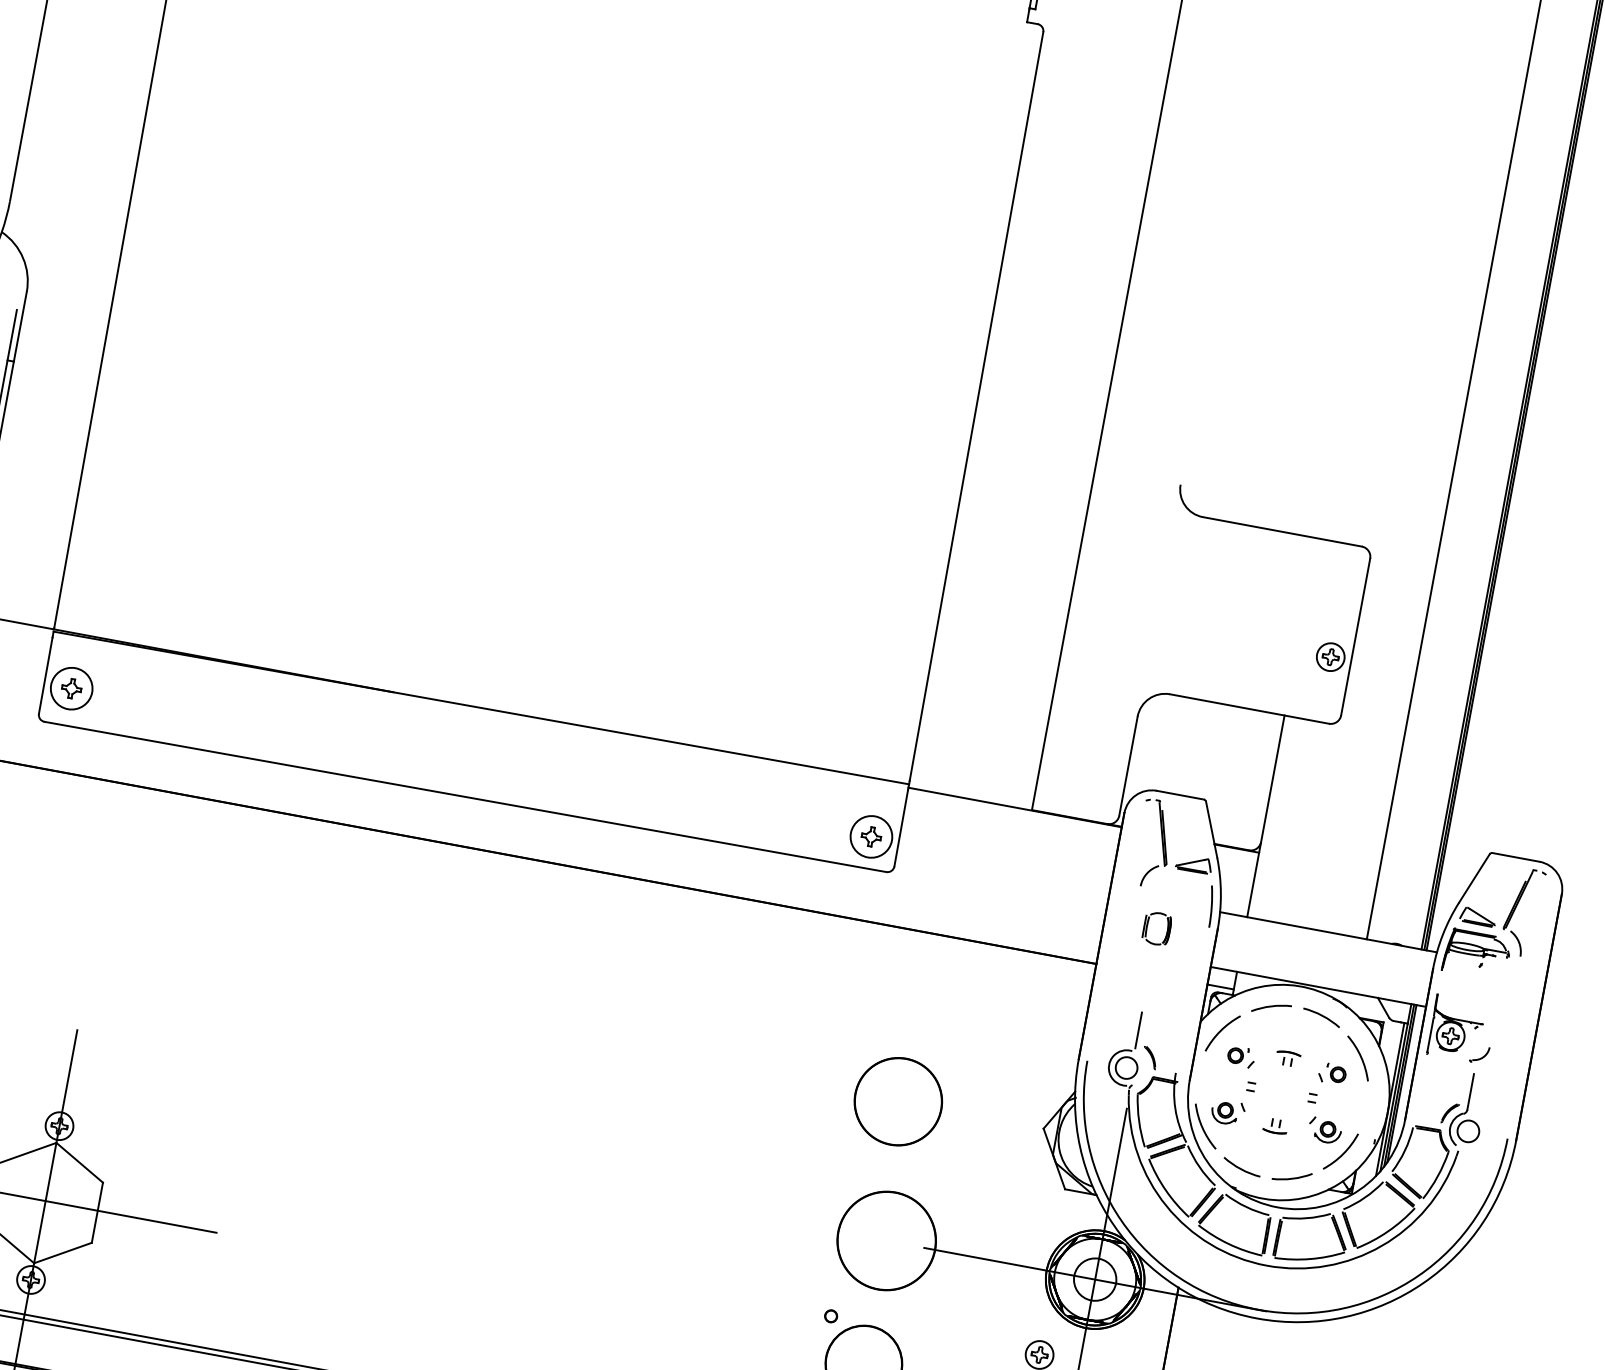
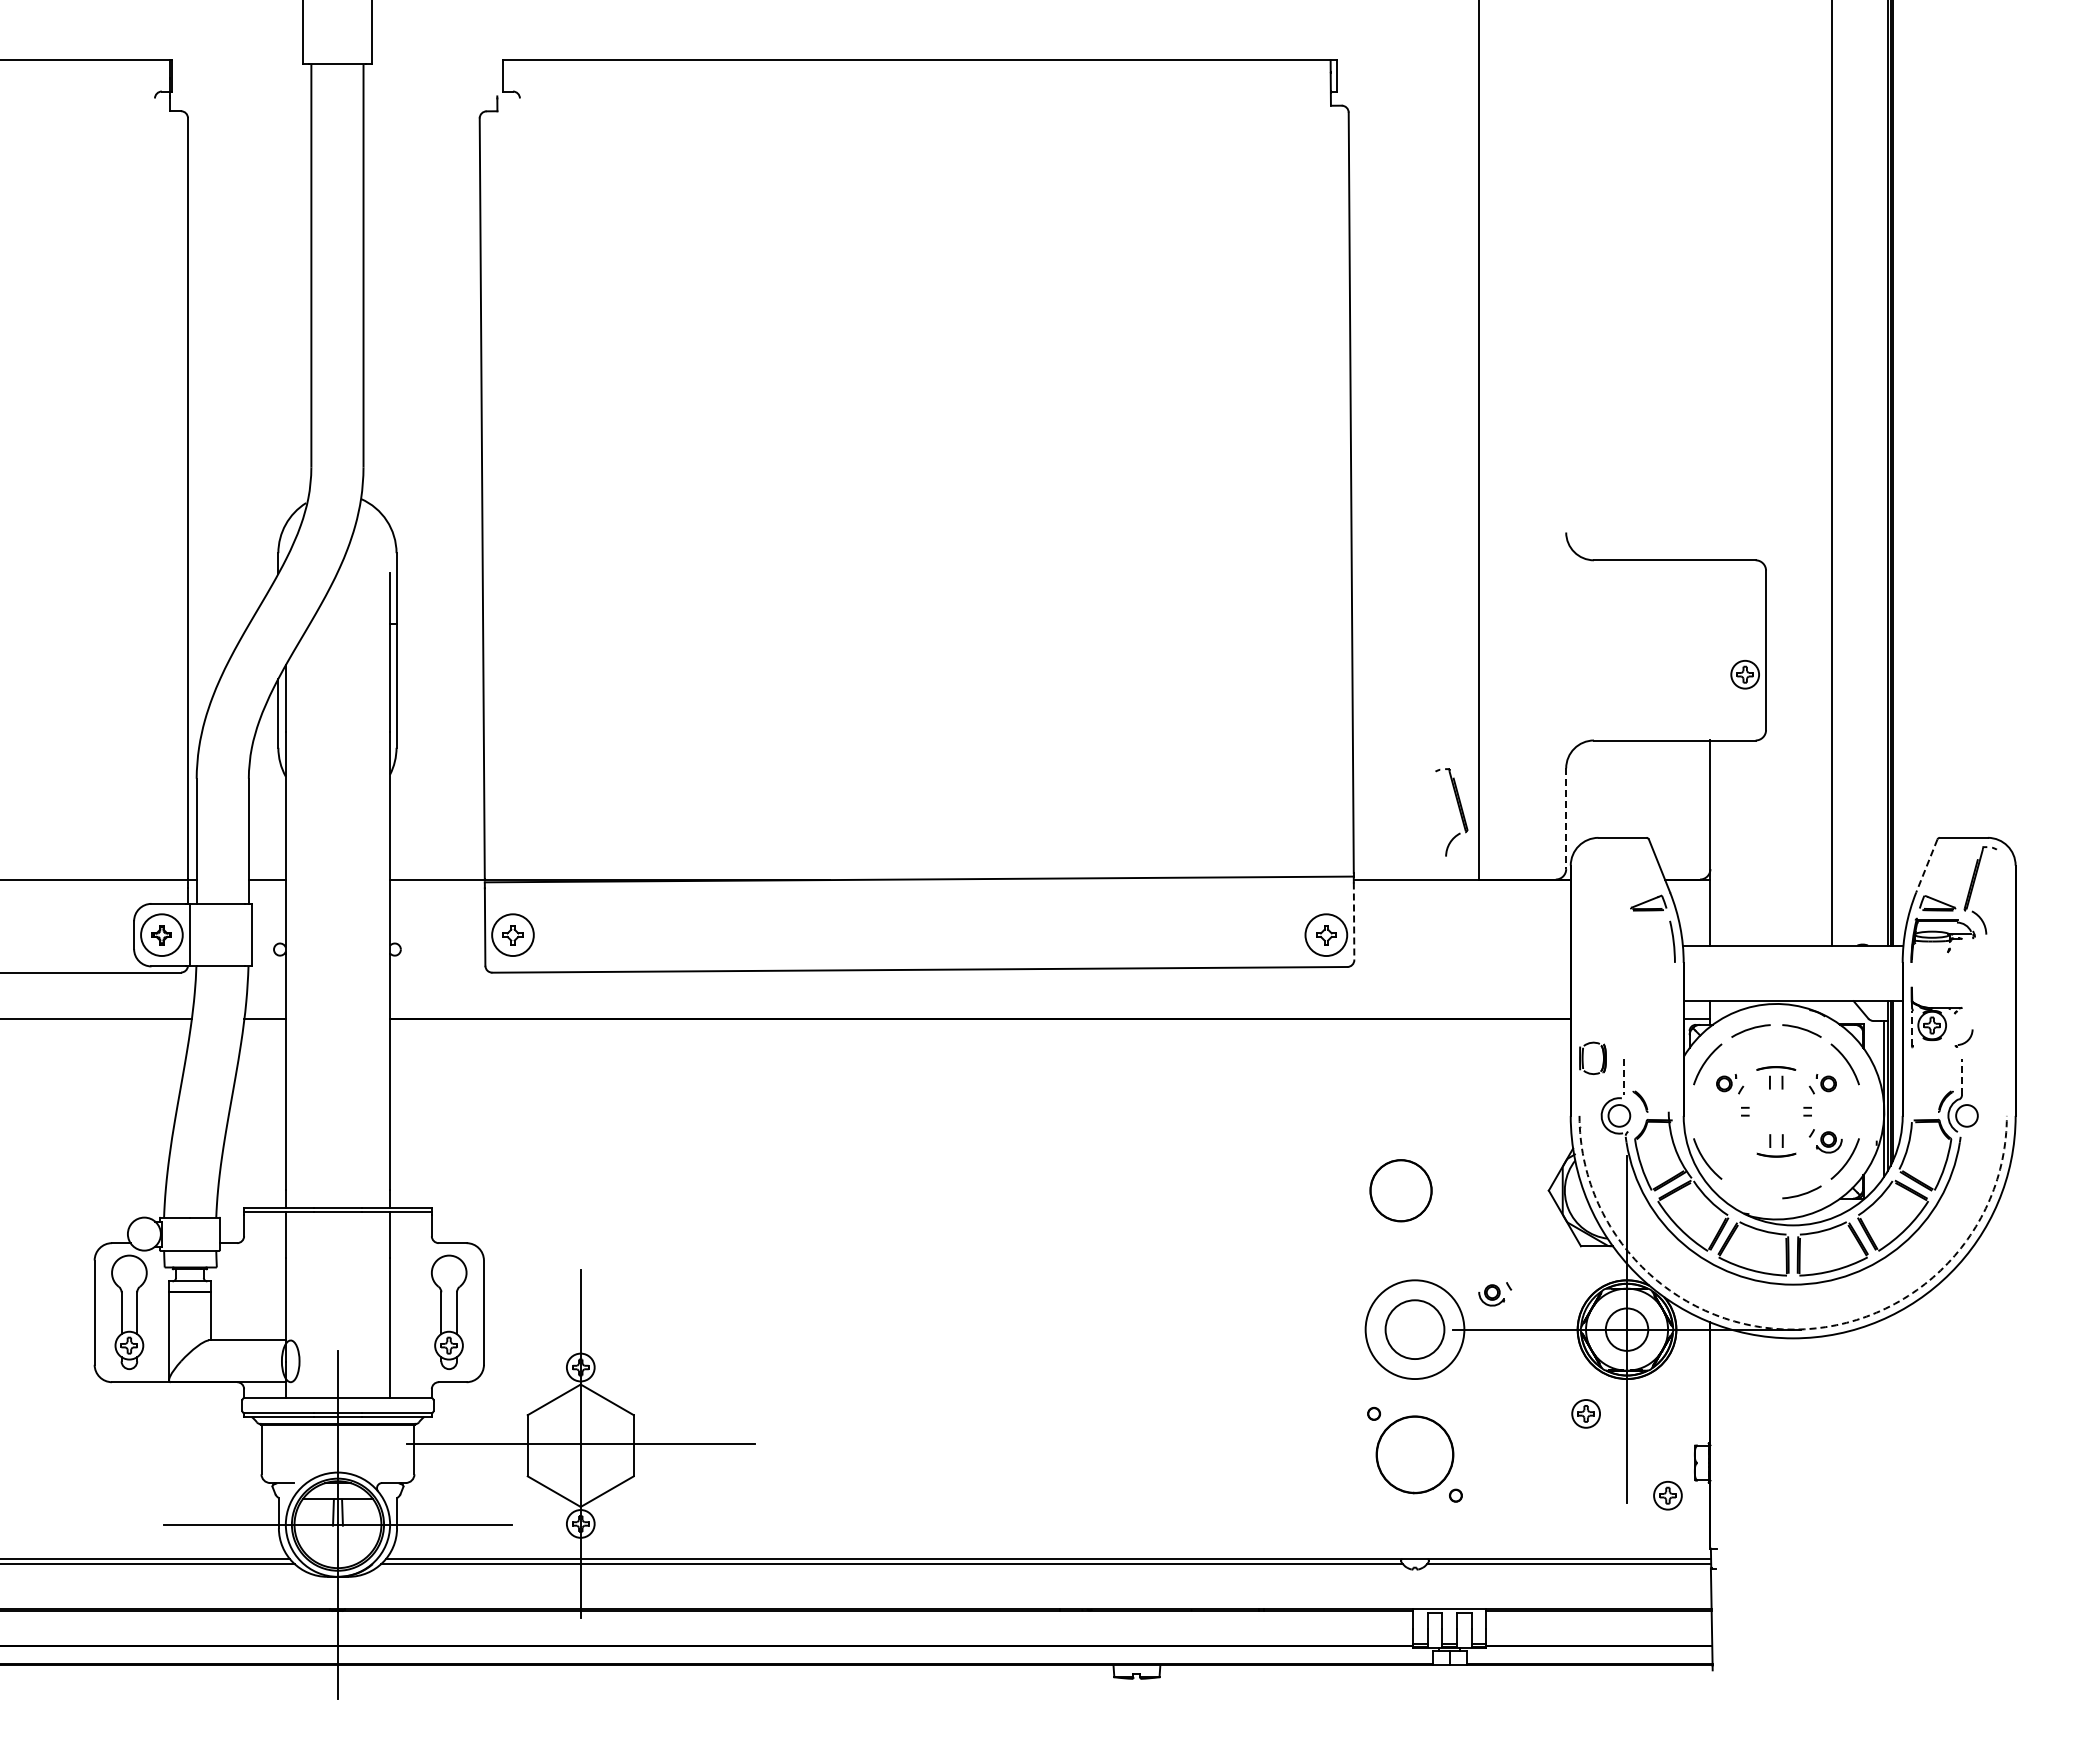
line: (1128, 766) -> (1566, 819), solid -> dashed
line: (901, 828) -> (1354, 921), solid -> dashed
part: (1161, 845) -> (1459, 812), moved
line: (1474, 878) -> (1926, 866), solid -> dashed
part: (1147, 926) -> (1583, 1057), moved
line: (1138, 1031) -> (1624, 1077), solid -> dashed
line: (1430, 1034) -> (1912, 1027), solid -> dashed
part: (1288, 1057) -> (1776, 1076), size x1.6
line: (1471, 1091) -> (1962, 1076), solid -> dashed
circle: (897, 1101) -> (1400, 1190), size x0.7
part: (1228, 1112) -> (1495, 1294), moved
part: (1275, 1125) -> (1776, 1145), size x1.6
arc: (1241, 1168) -> (1750, 1193), removed
circle: (887, 1240) -> (1415, 1329), size x0.6
arc: (1258, 1309) -> (1793, 1329), solid -> dashed

